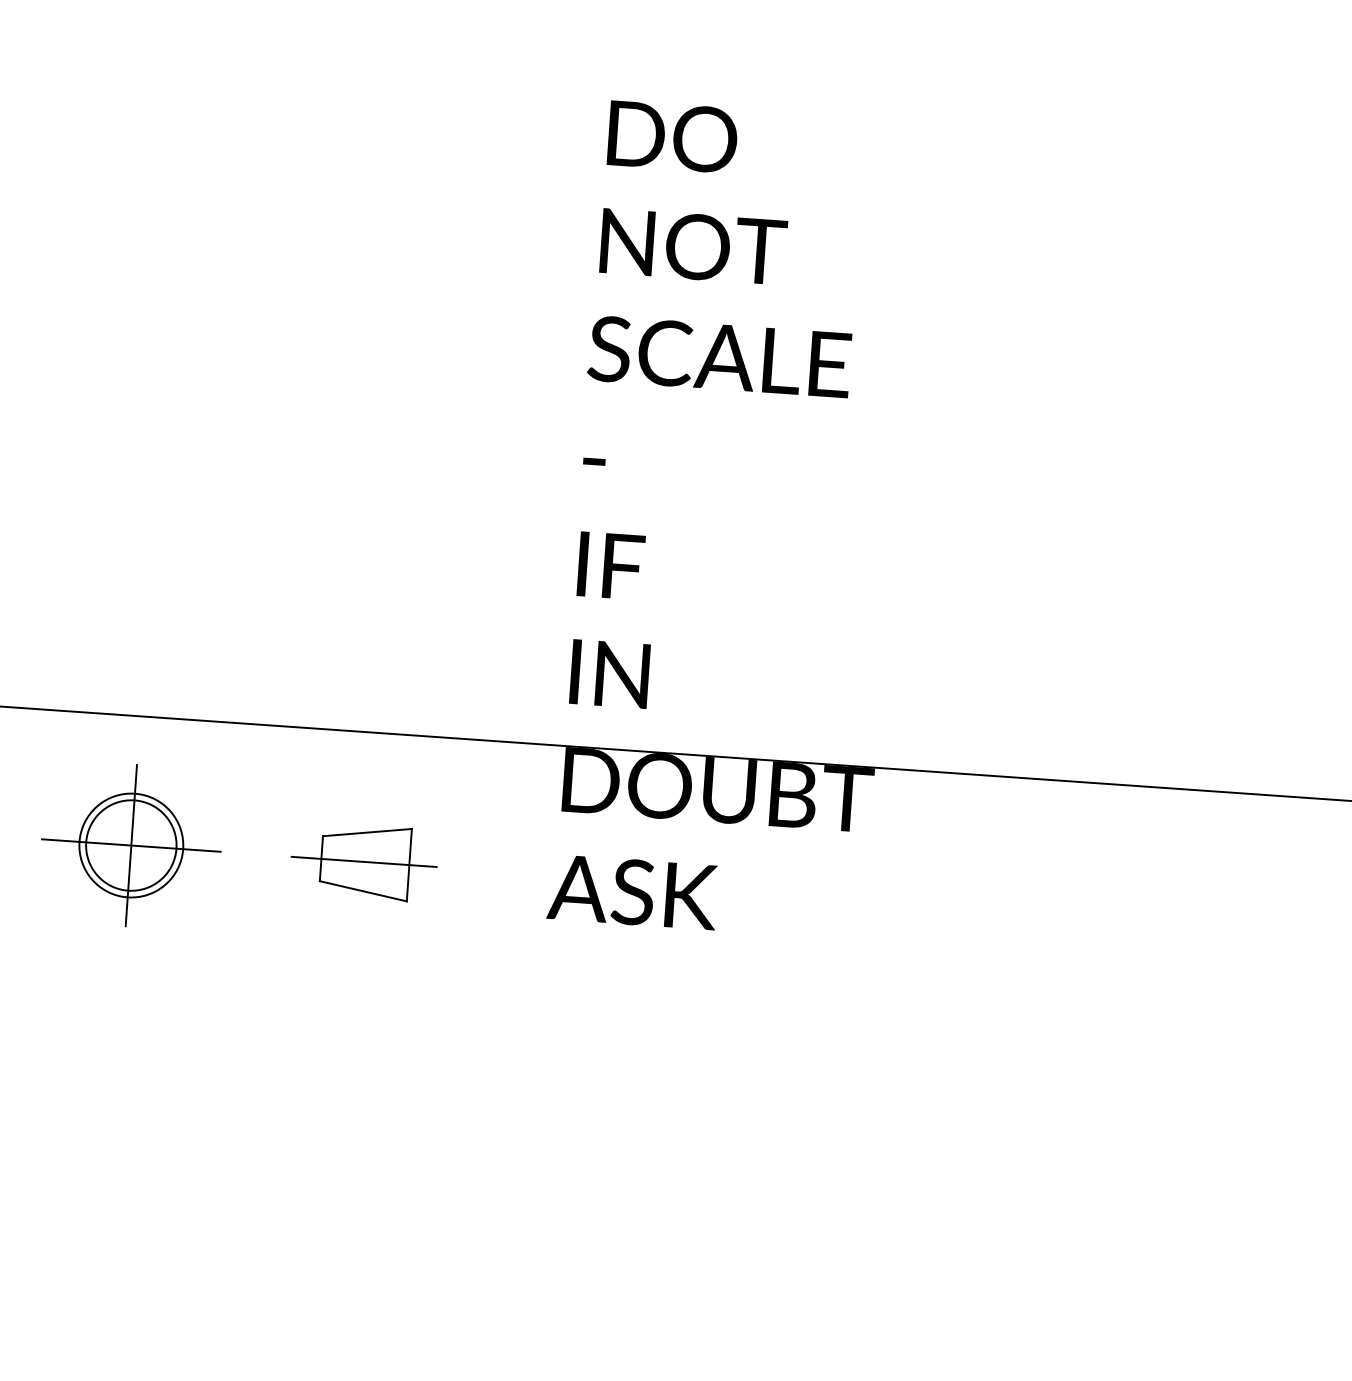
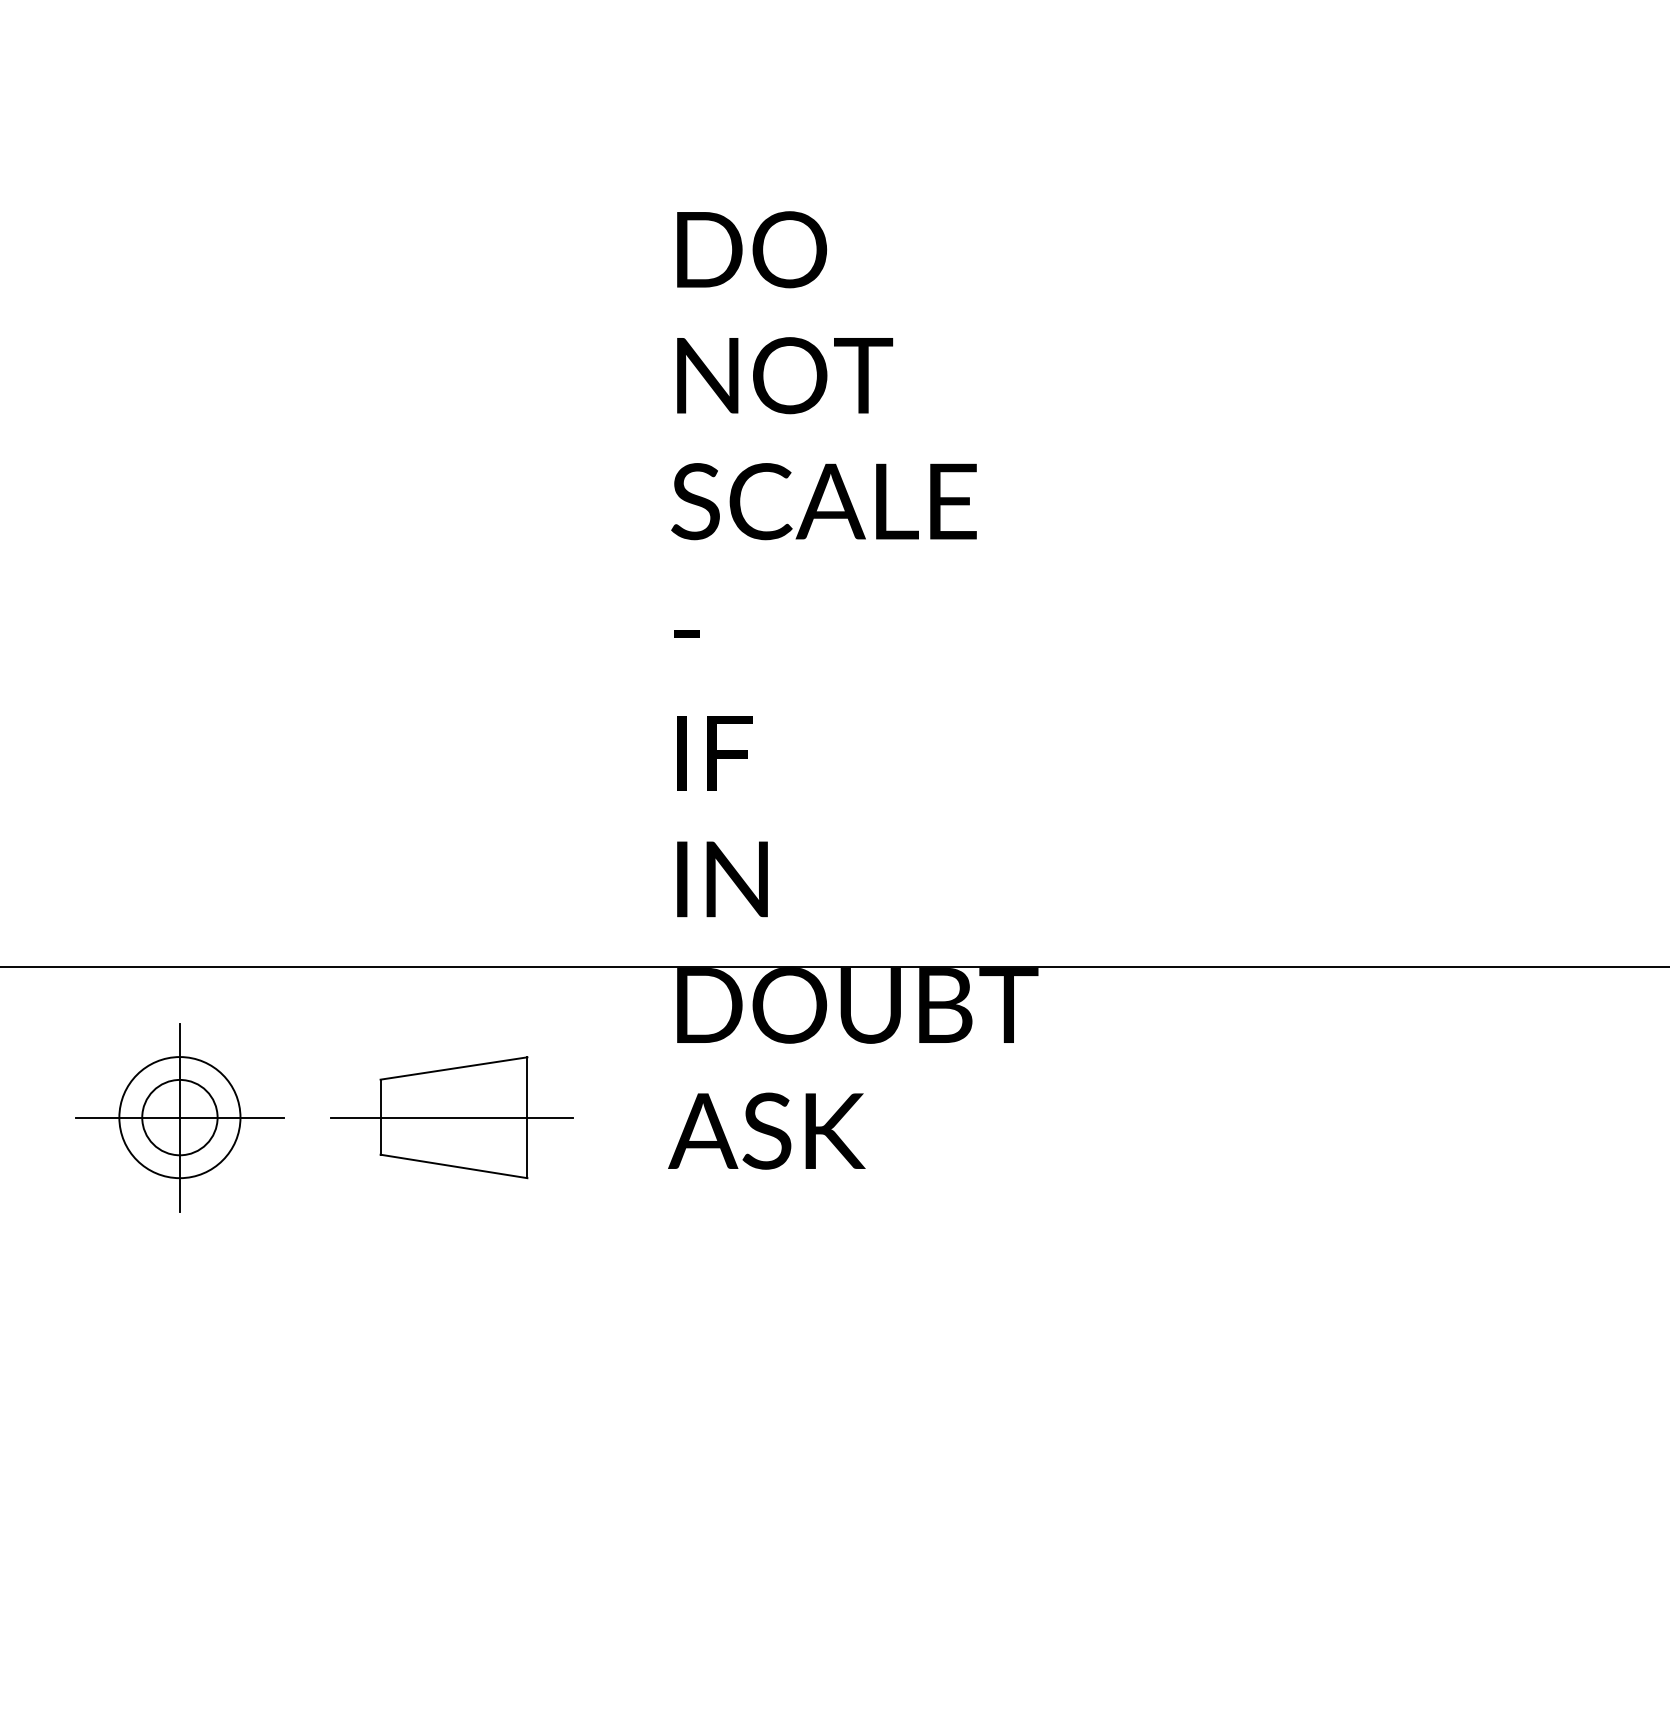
circle: (130, 845) -> (179, 1117), size x0.71
part: (363, 861) -> (451, 1117), size x1.43

